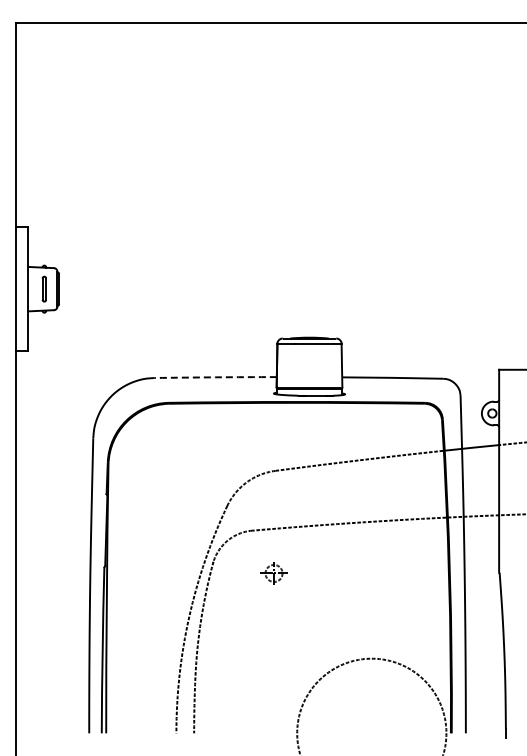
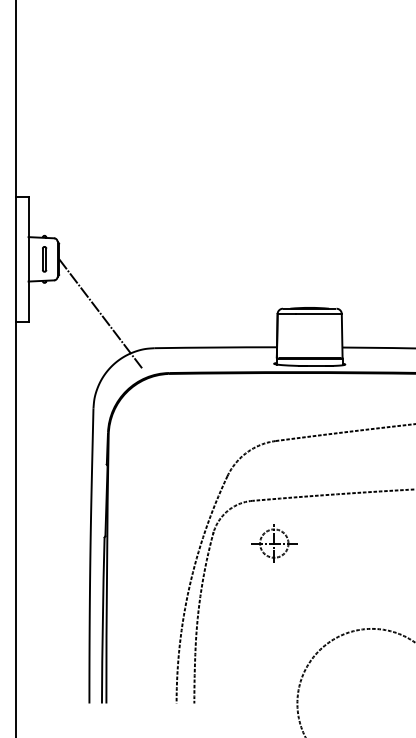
line: (100, 343) -> (100, 313), added
arc: (215, 377) -> (215, 347), dashed -> solid
part: (273, 573) -> (273, 543), size x1.67

